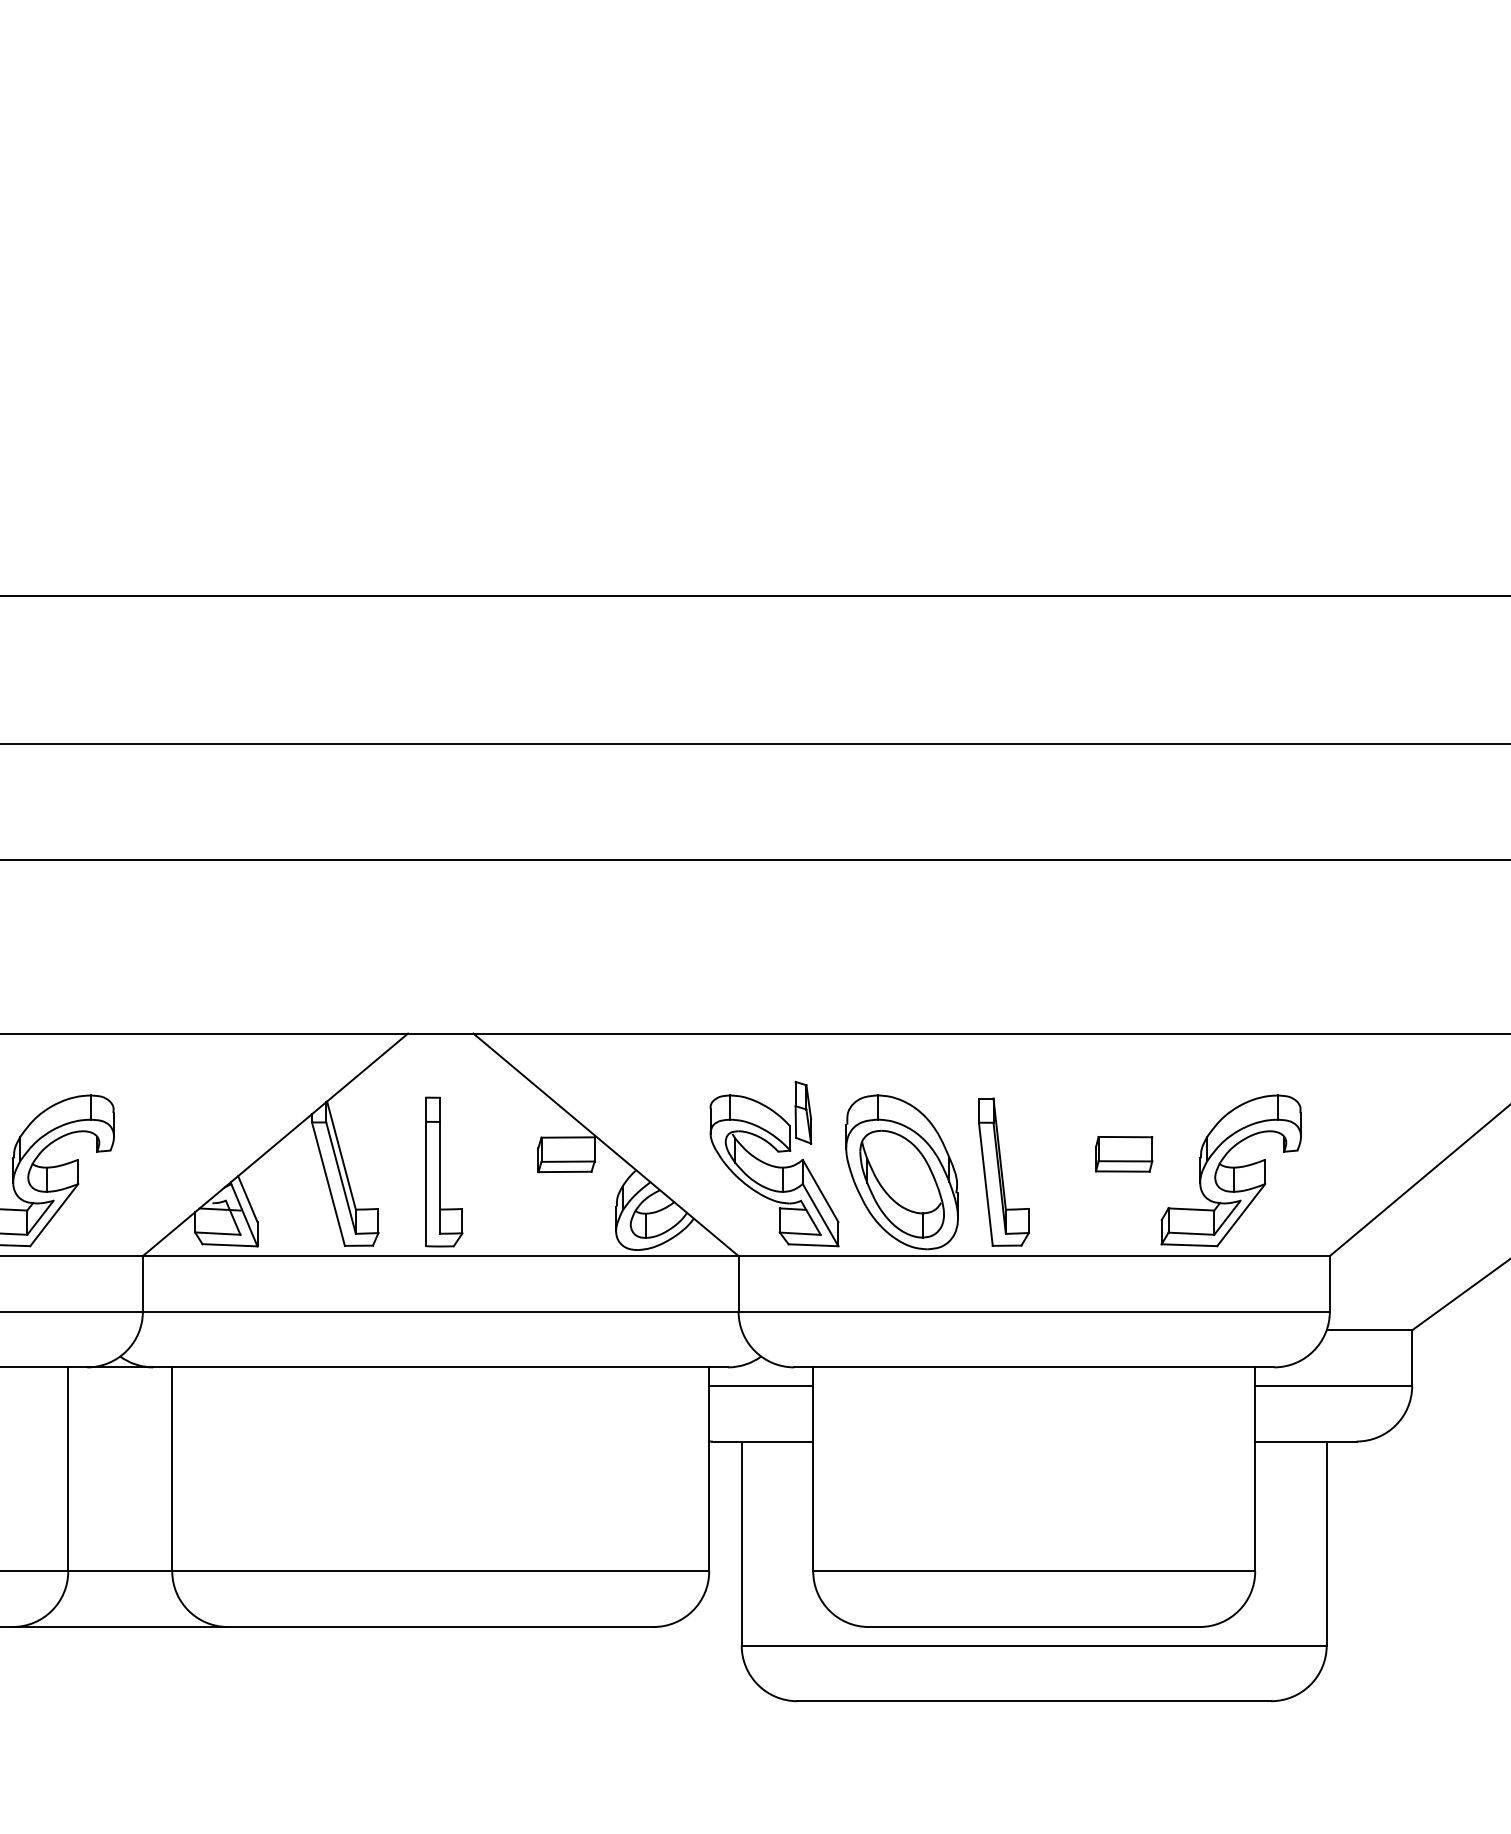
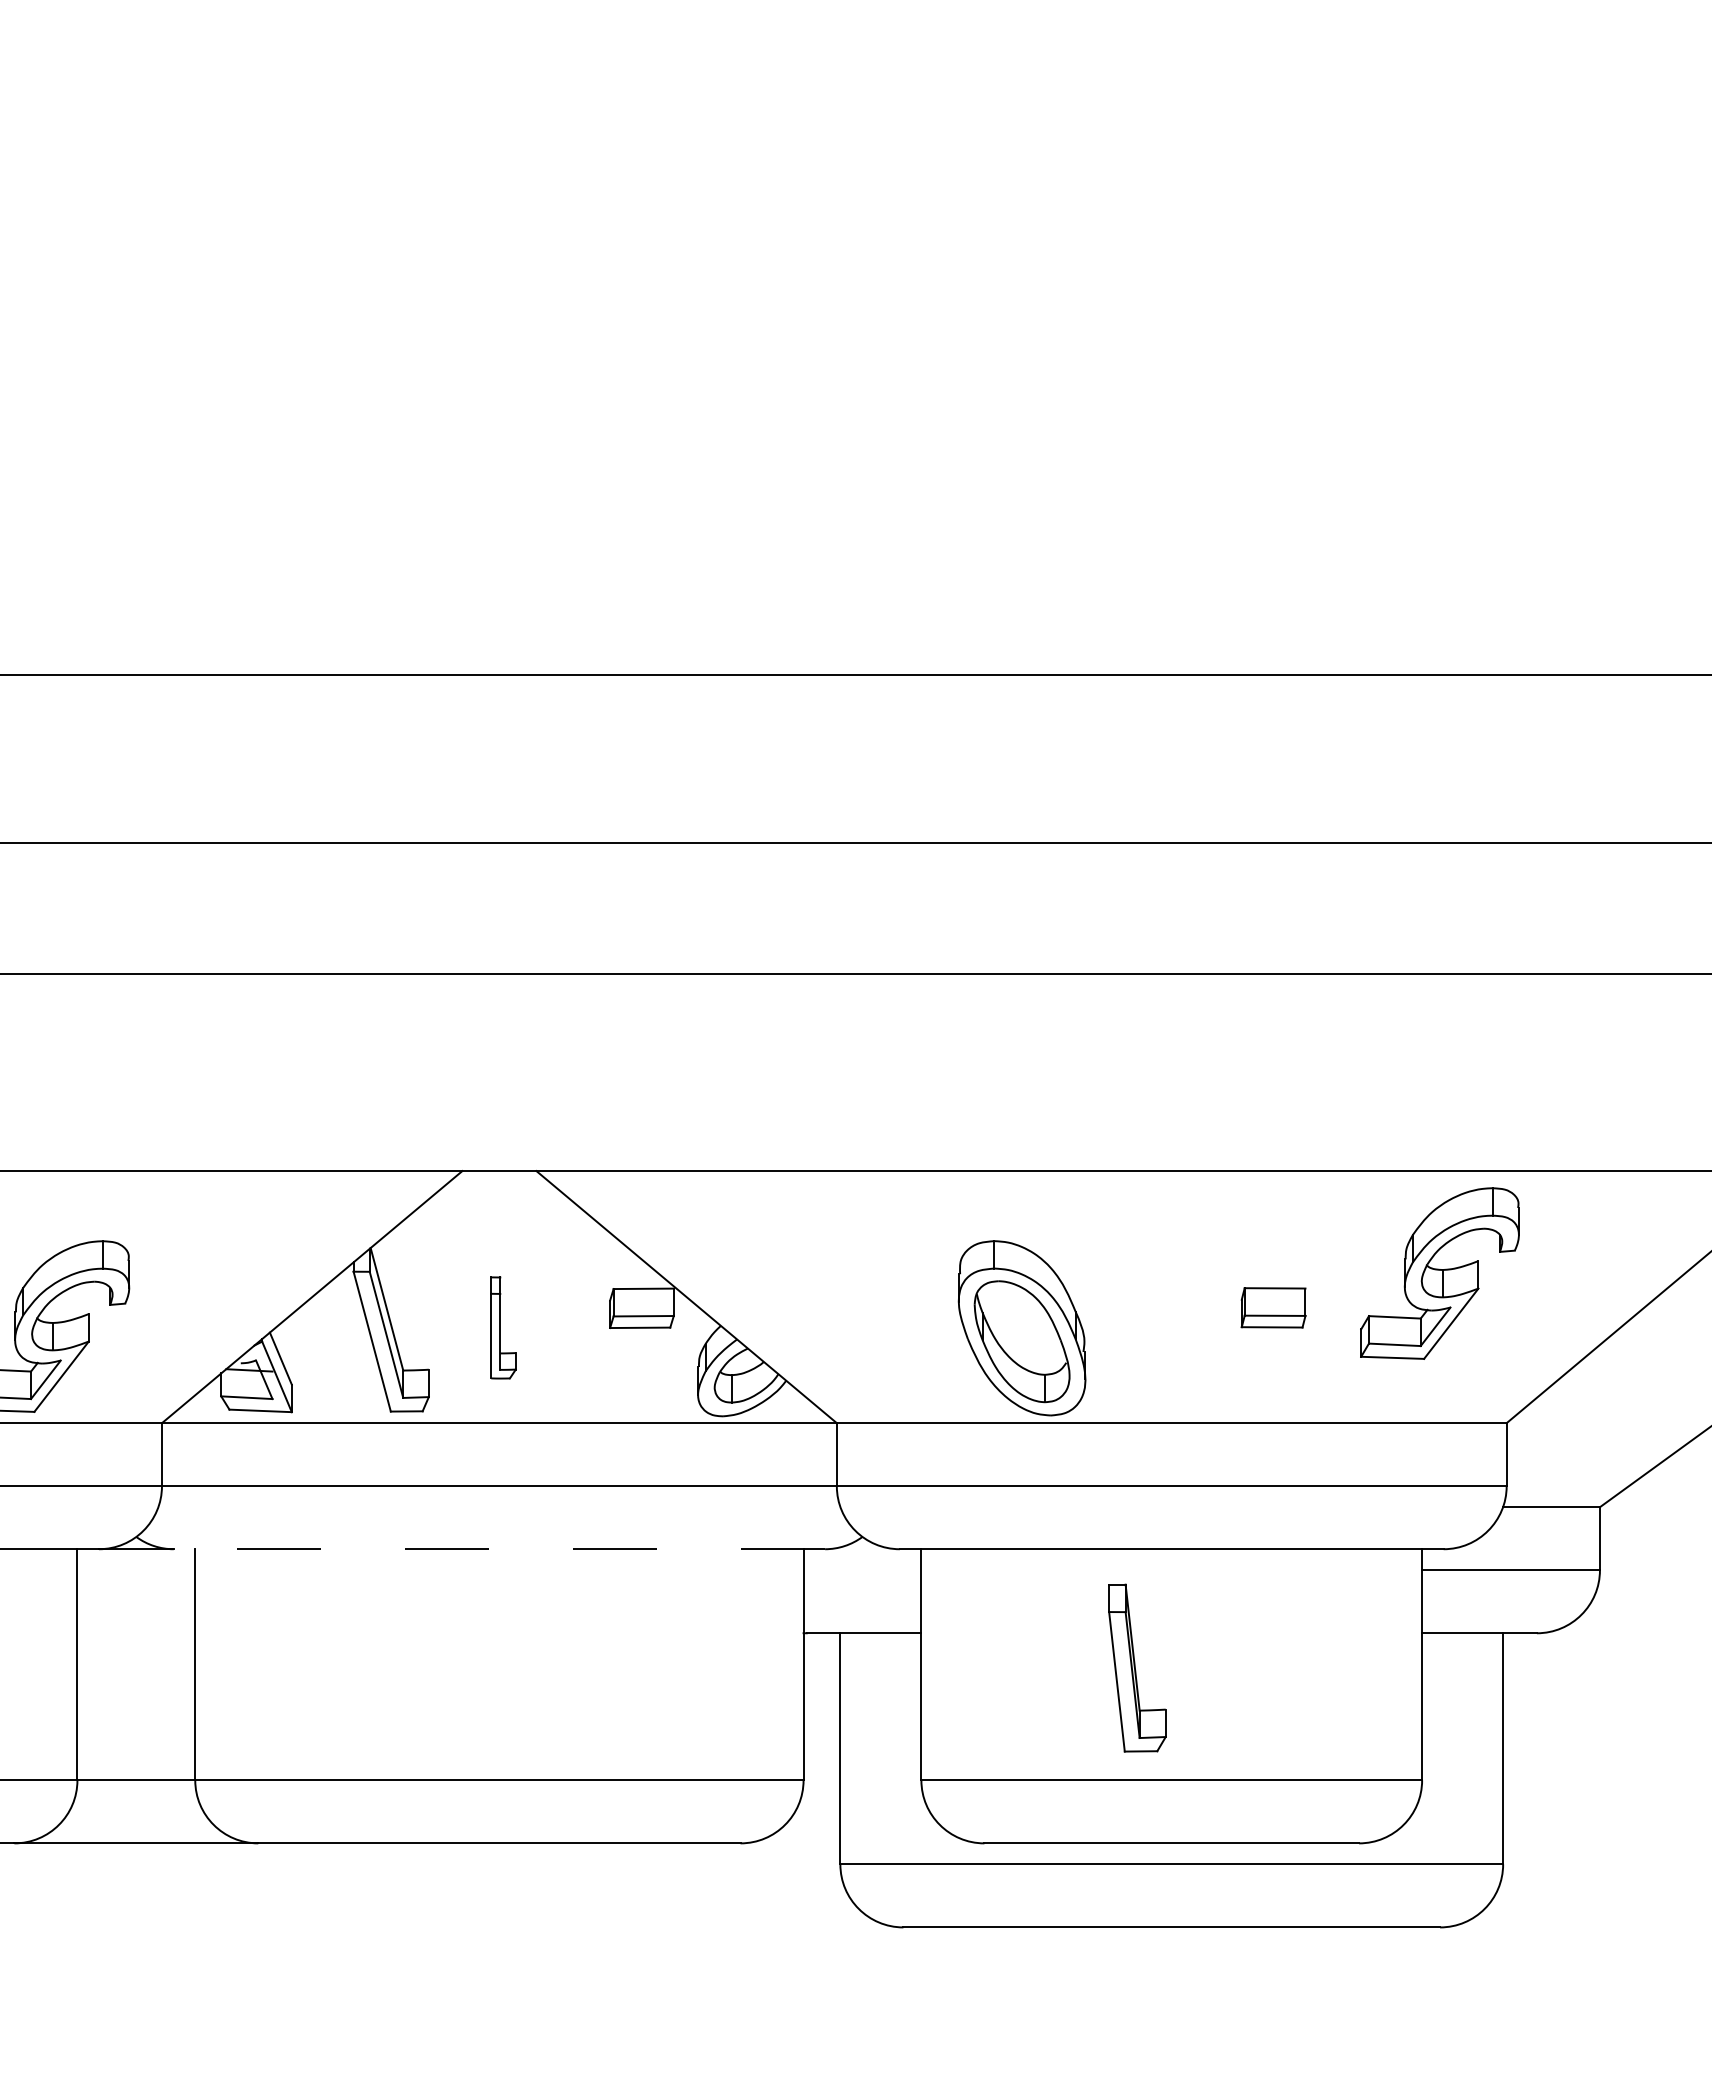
part: (774, 1163) -> (877, 1318), removed
part: (1230, 1170) -> (1439, 1273), moved
part: (444, 1171) -> (503, 1327), size x0.6
part: (1003, 1171) -> (1137, 1667), moved
line: (440, 1367) -> (499, 1549), solid -> dashed
line: (761, 1386) -> (862, 1570), removed

